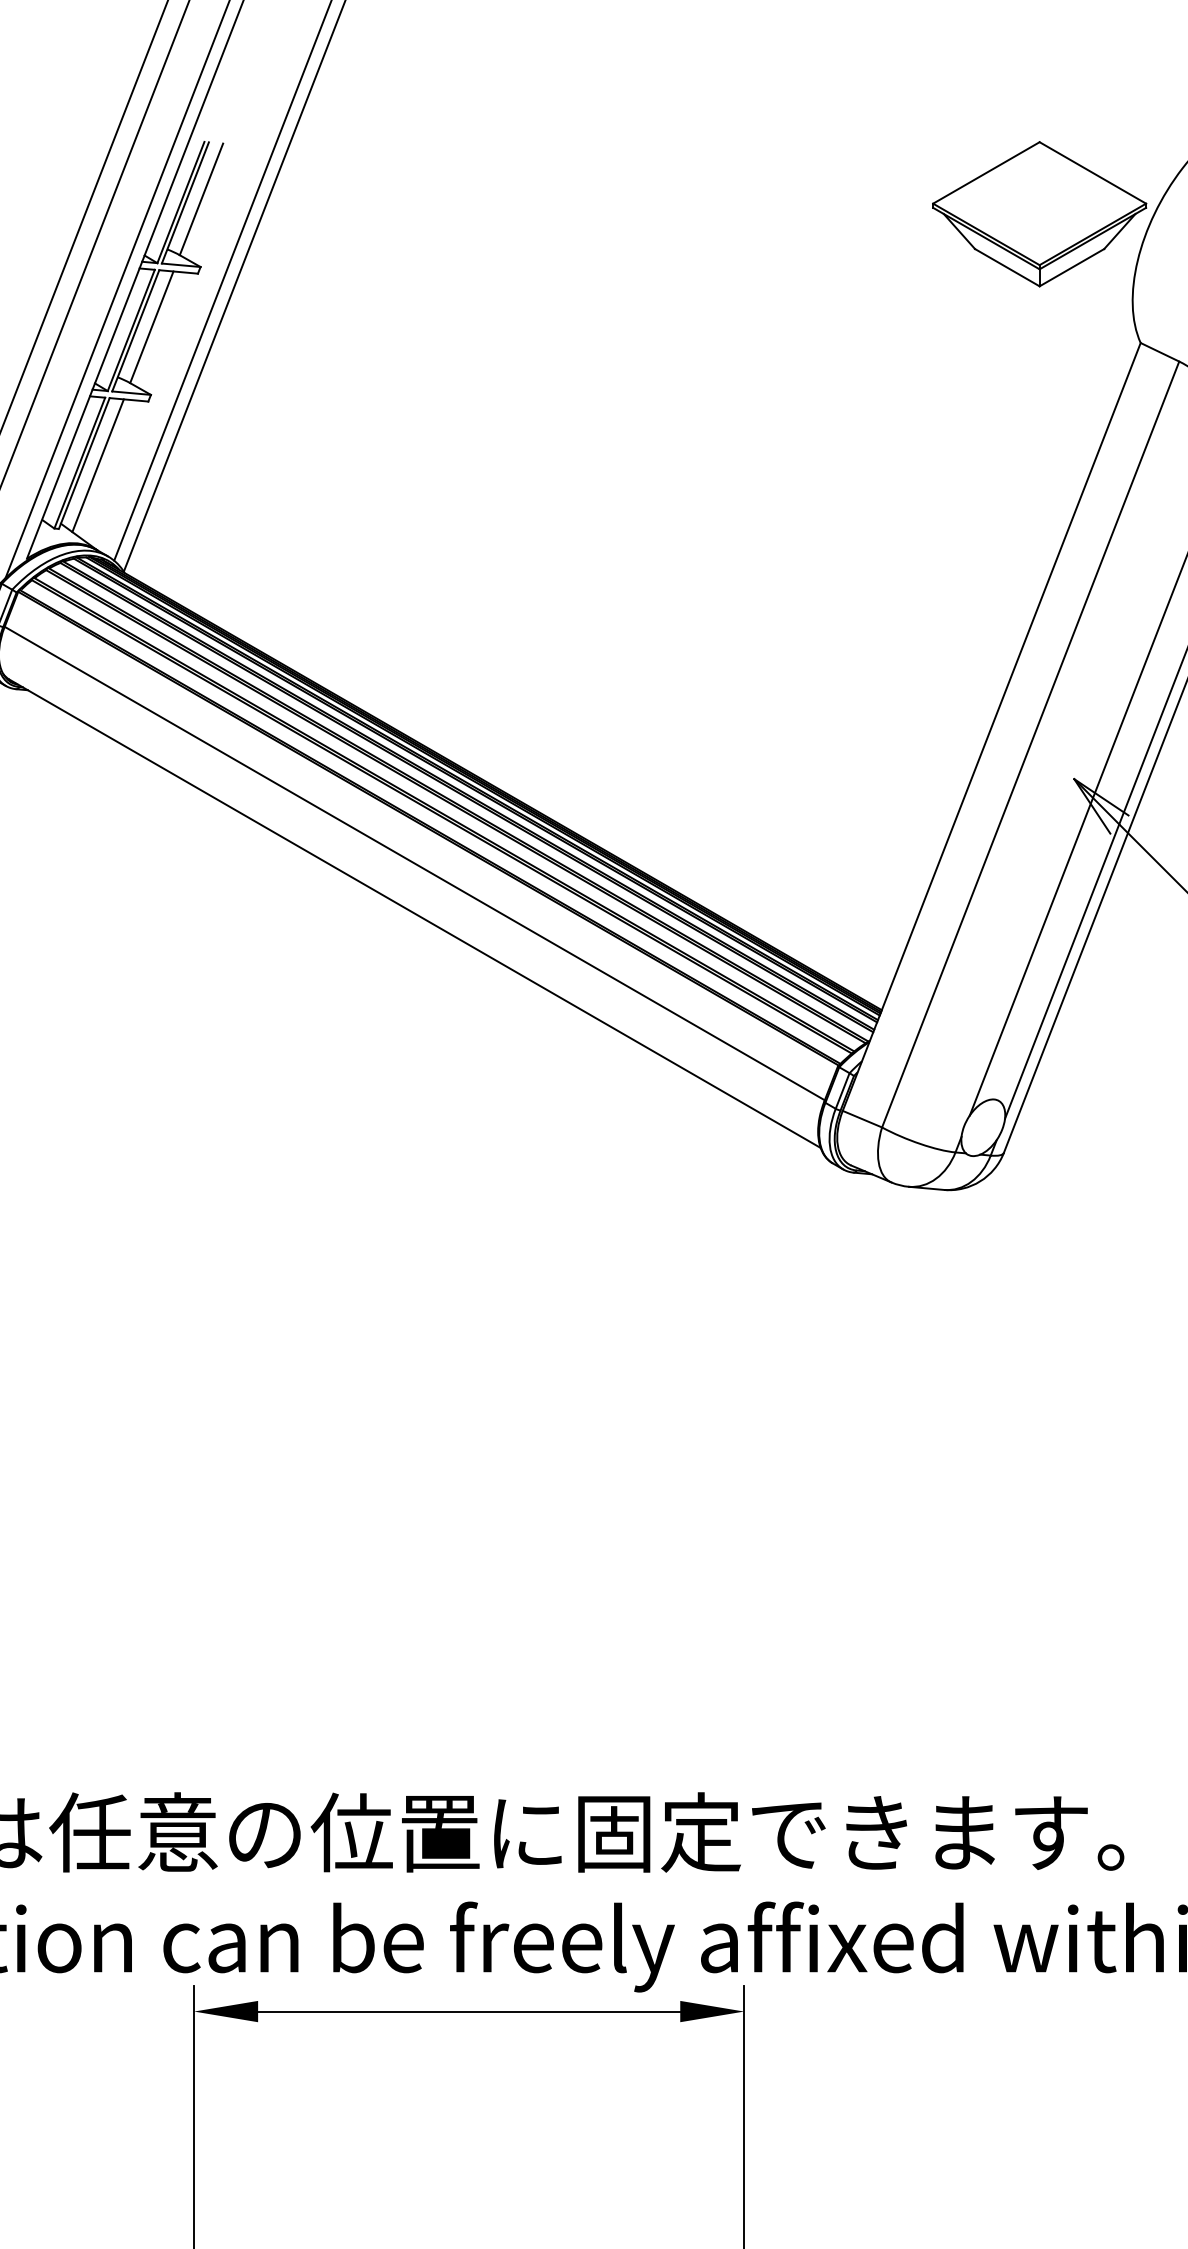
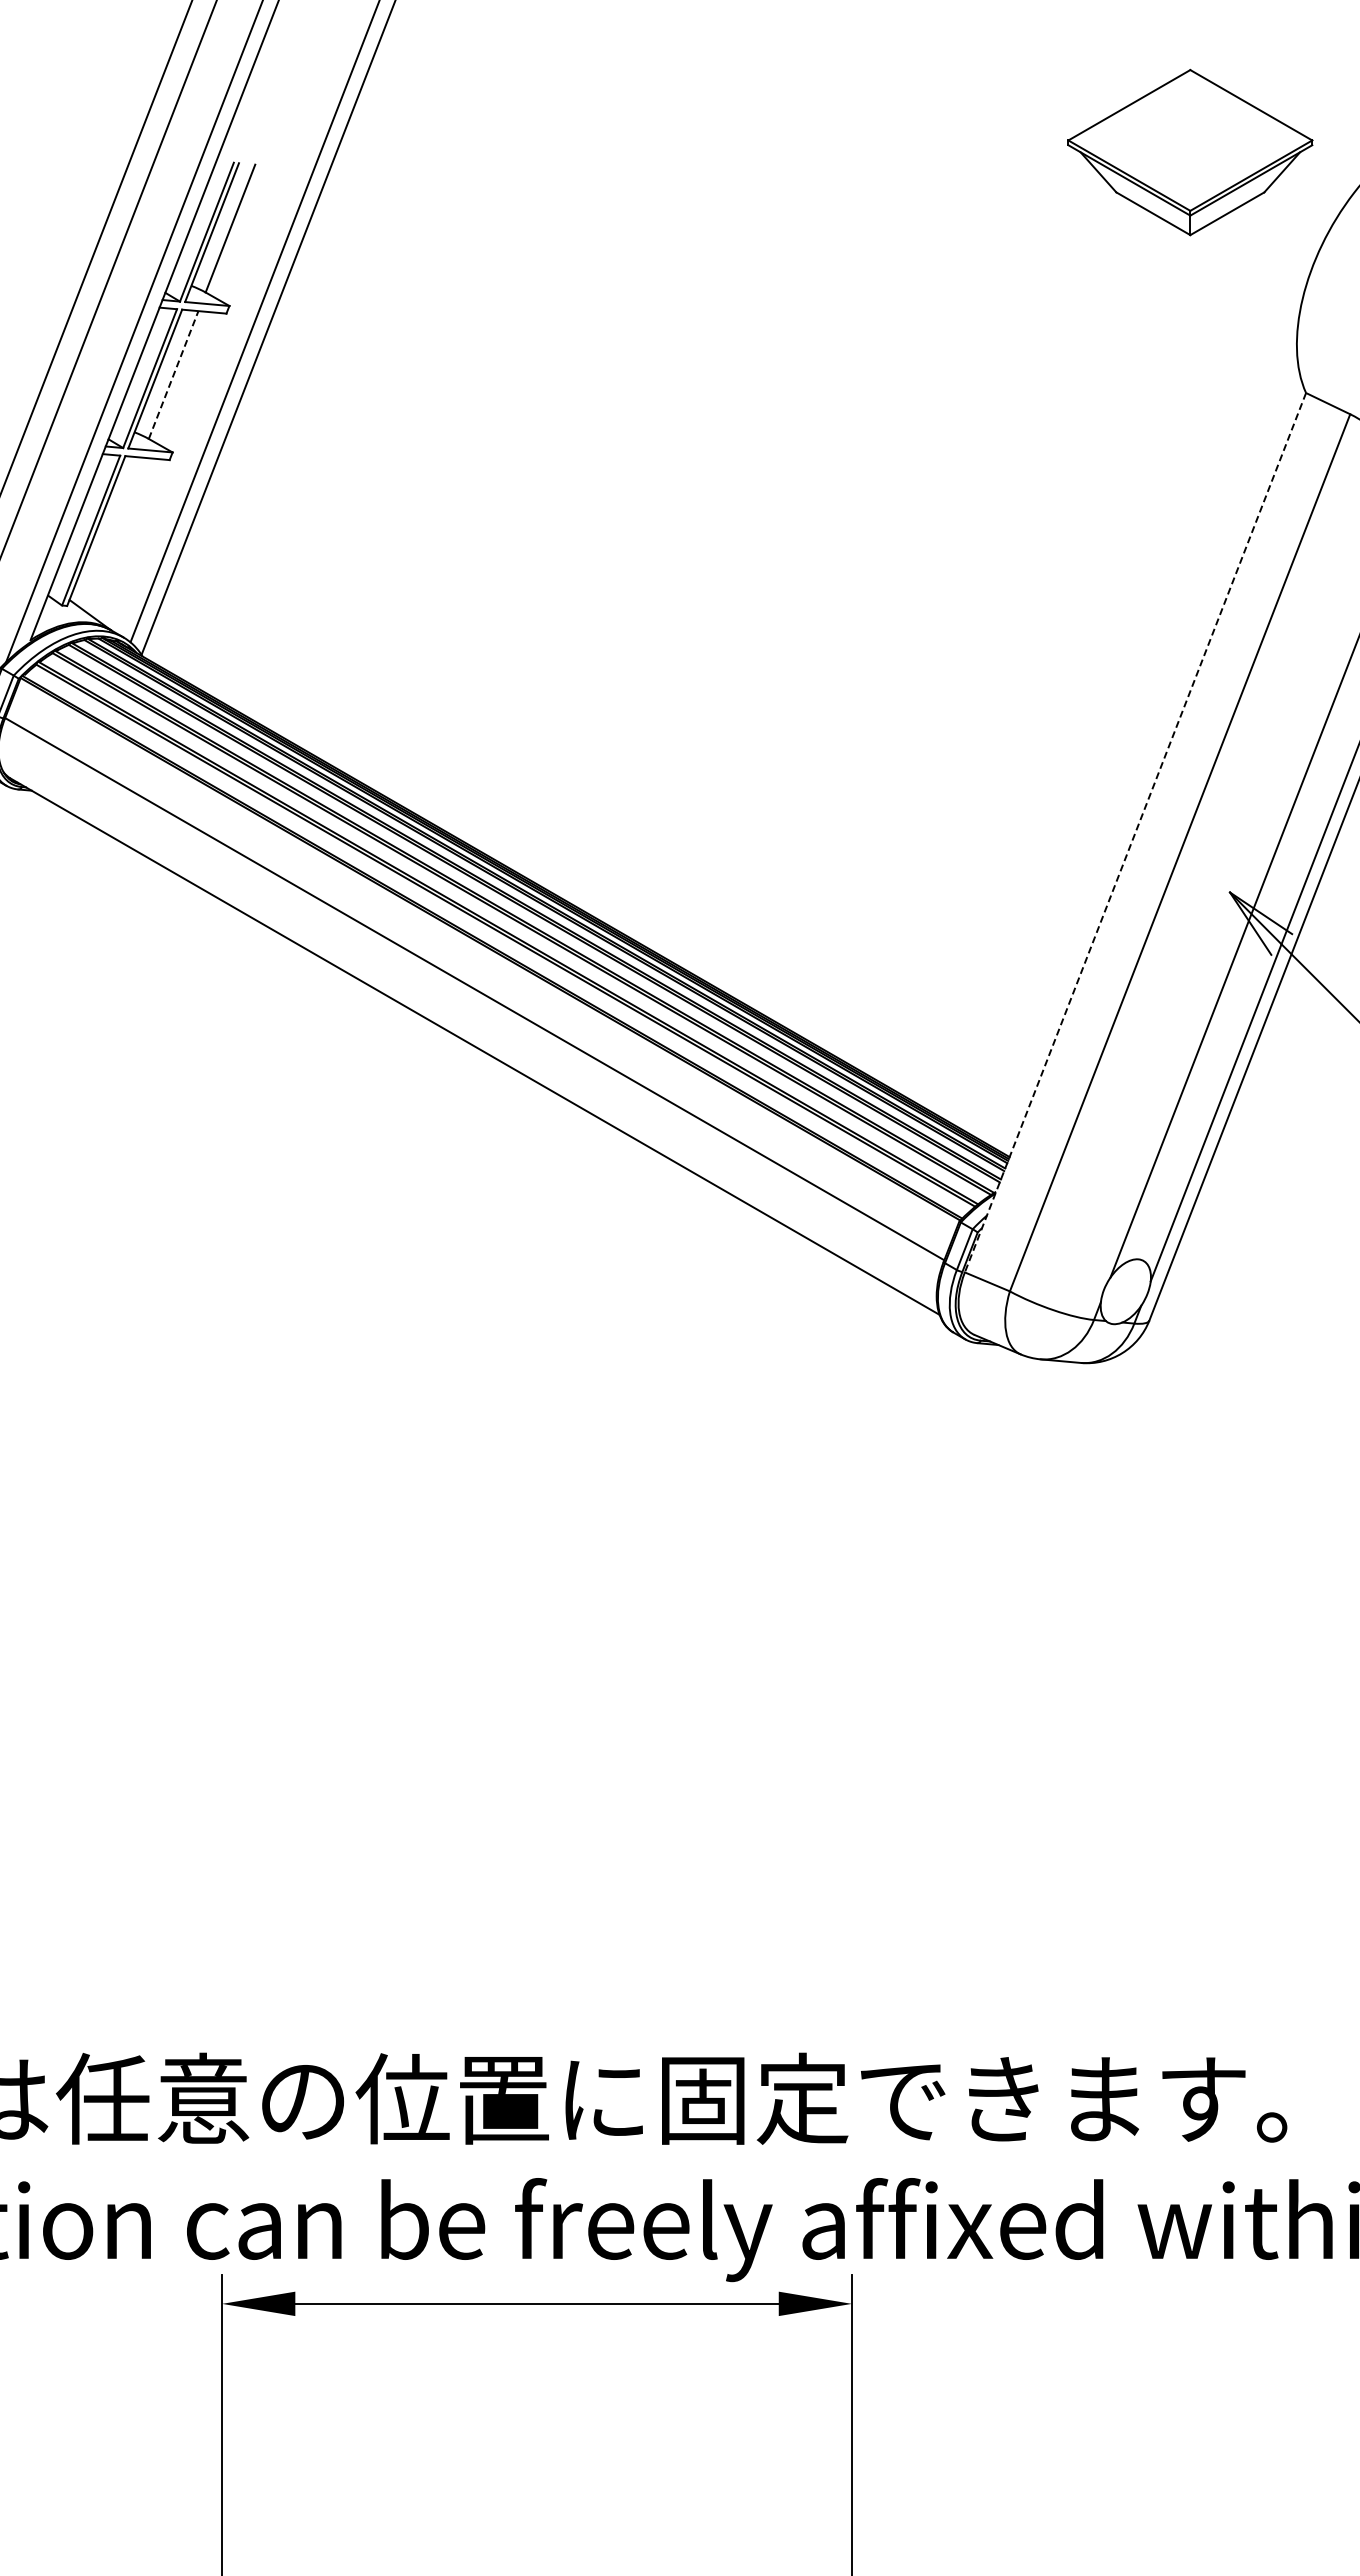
part: (1039, 214) -> (1190, 152), moved
line: (151, 327) -> (173, 375), solid -> dashed
line: (97, 465) -> (111, 533), removed
line: (991, 726) -> (1135, 832), solid -> dashed

